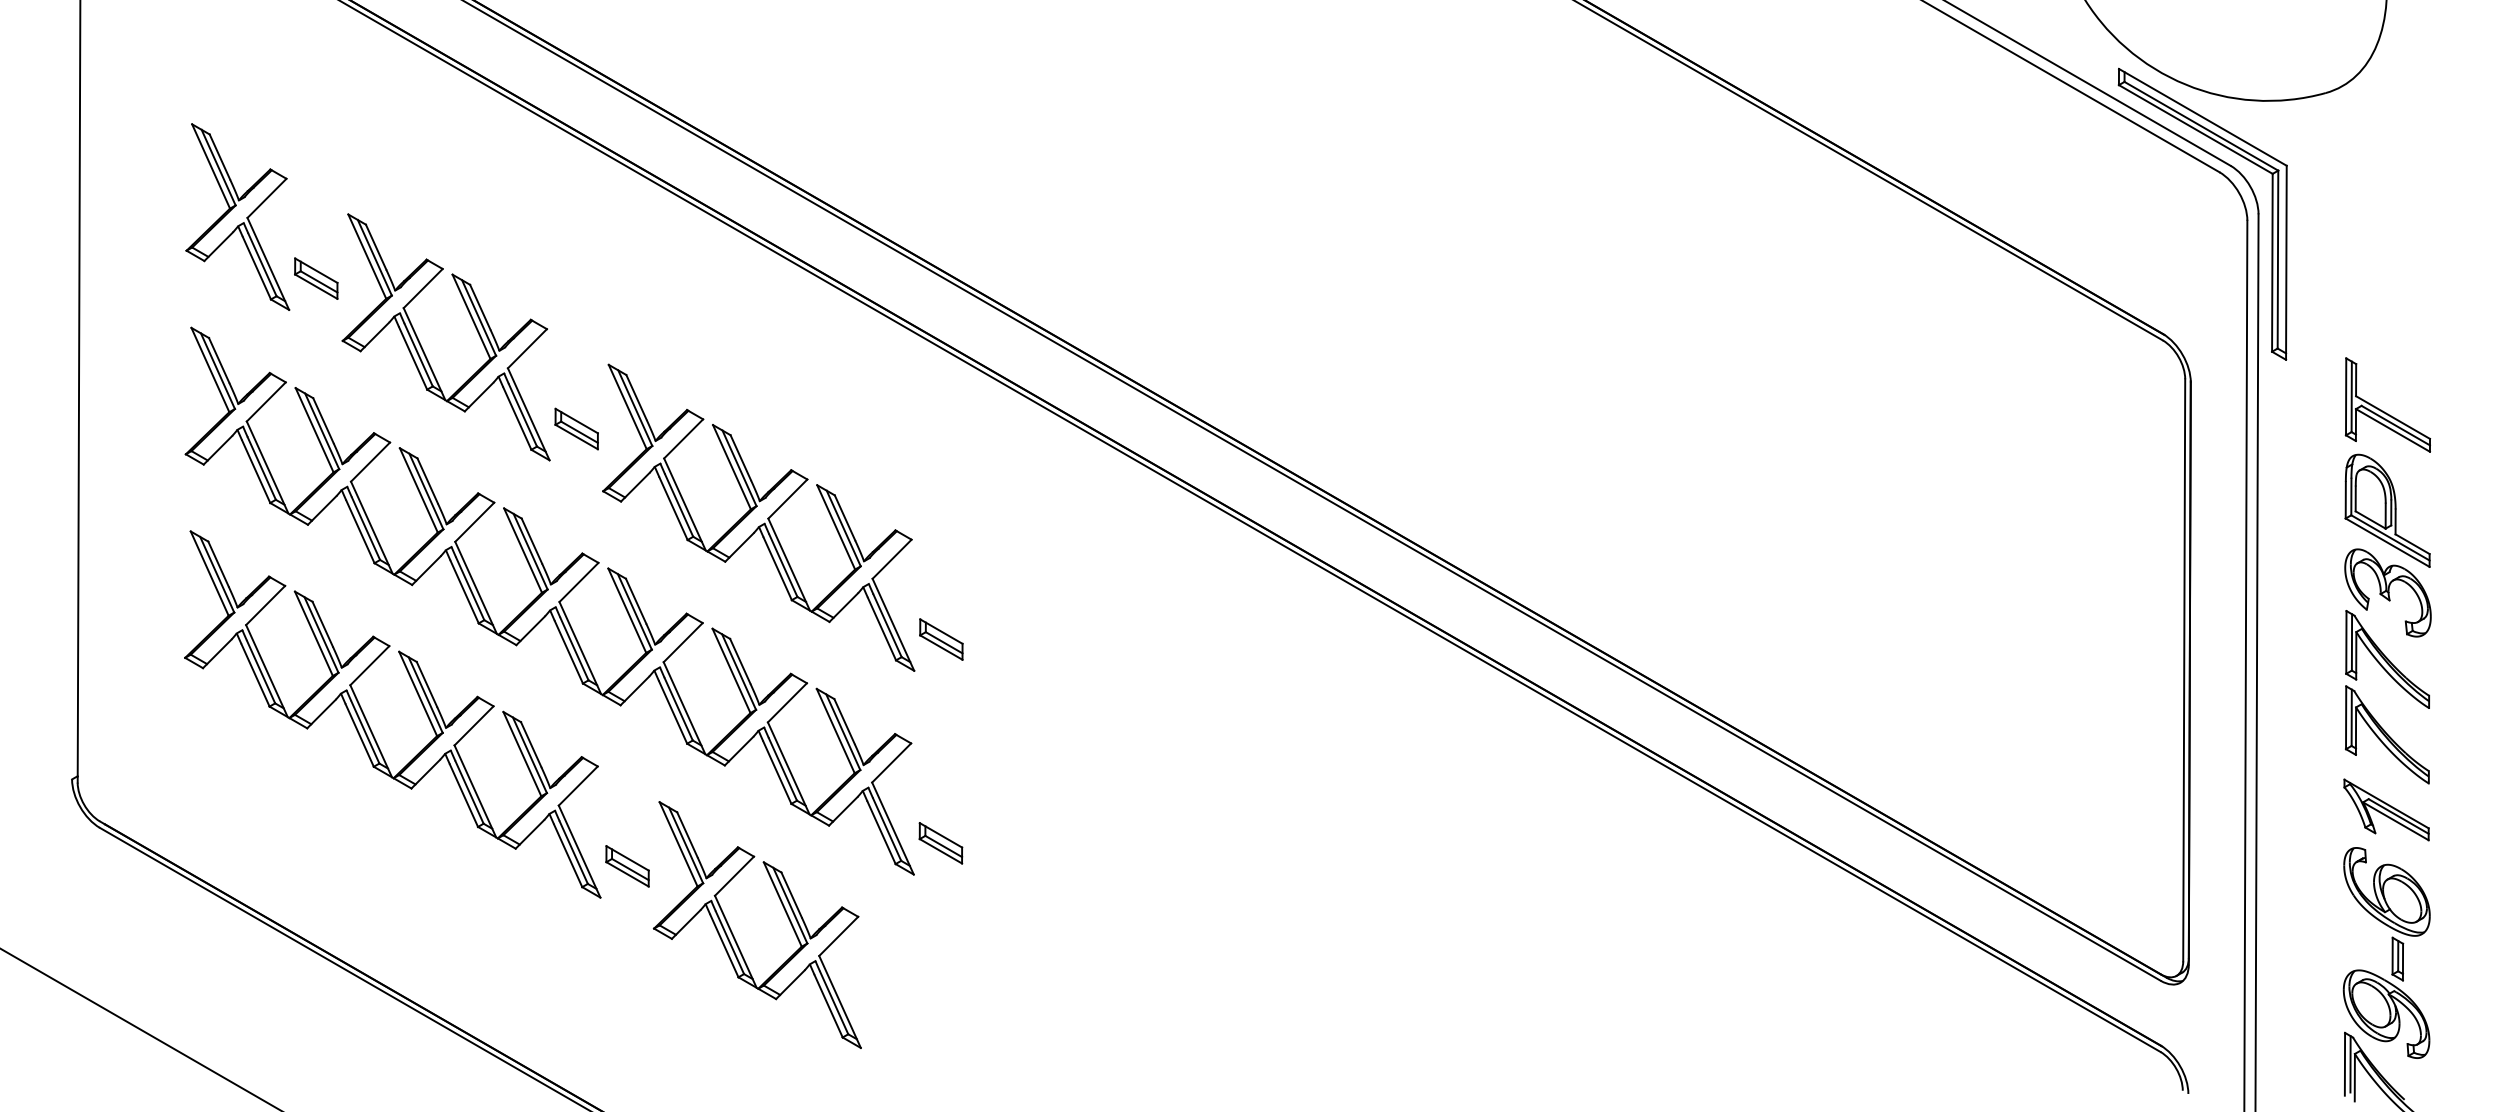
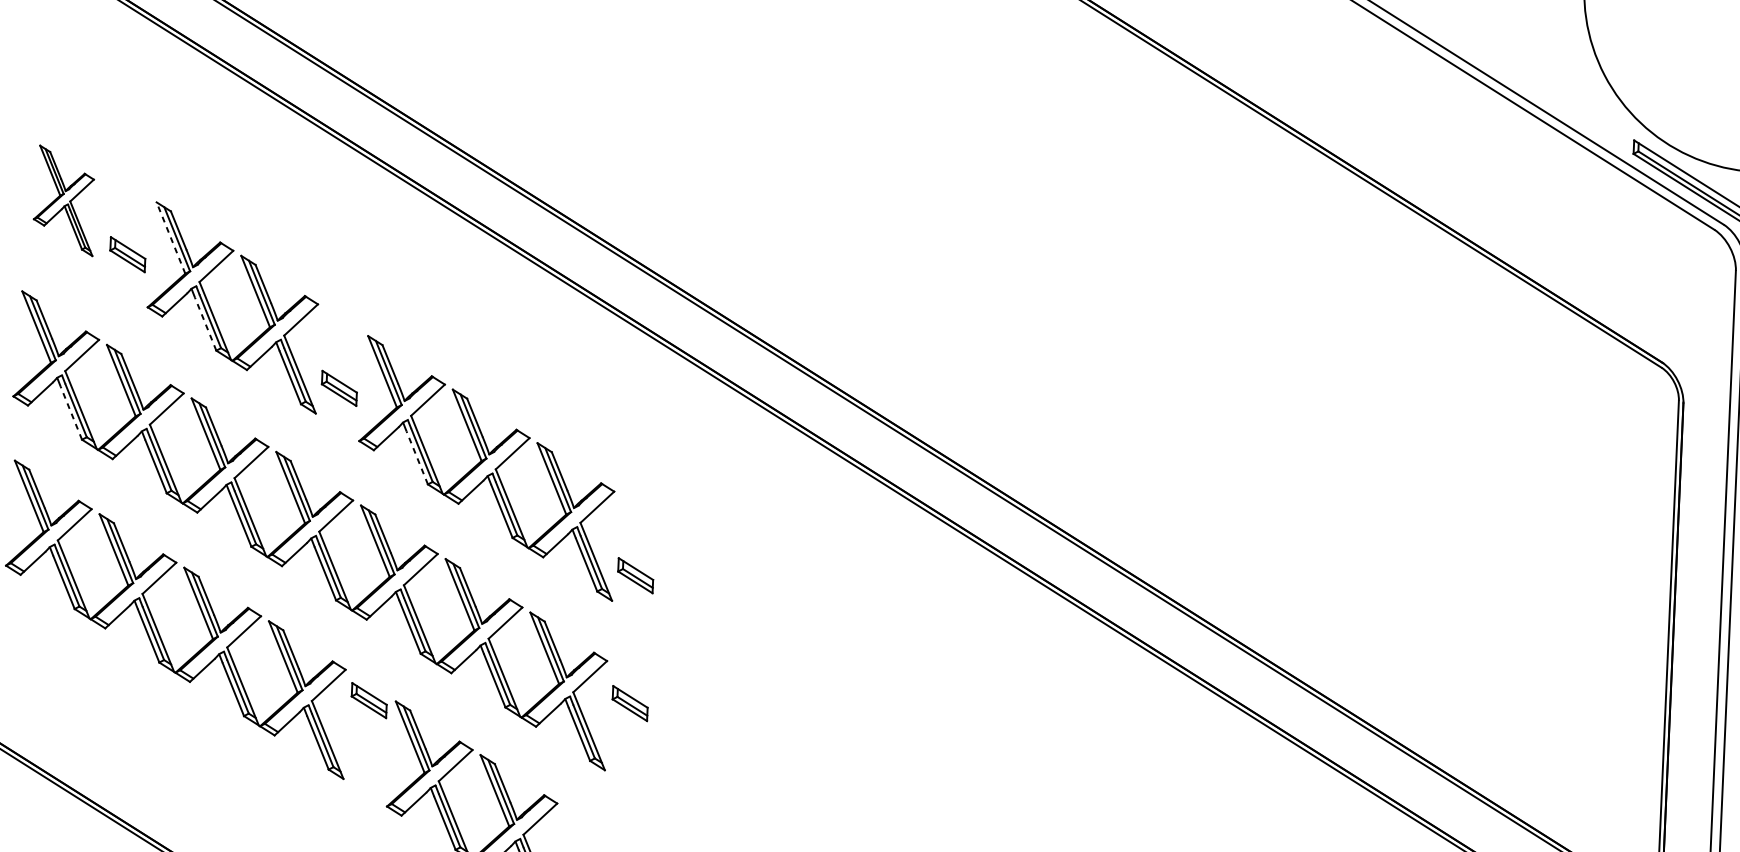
part: (237, 216) -> (64, 200), size x0.7
line: (367, 256) -> (171, 237), solid -> dashed
line: (412, 357) -> (205, 323), solid -> dashed
line: (256, 471) -> (71, 413), solid -> dashed
line: (673, 508) -> (417, 457), solid -> dashed
part: (940, 843) -> (629, 703), moved
part: (627, 866) -> (369, 700), moved

